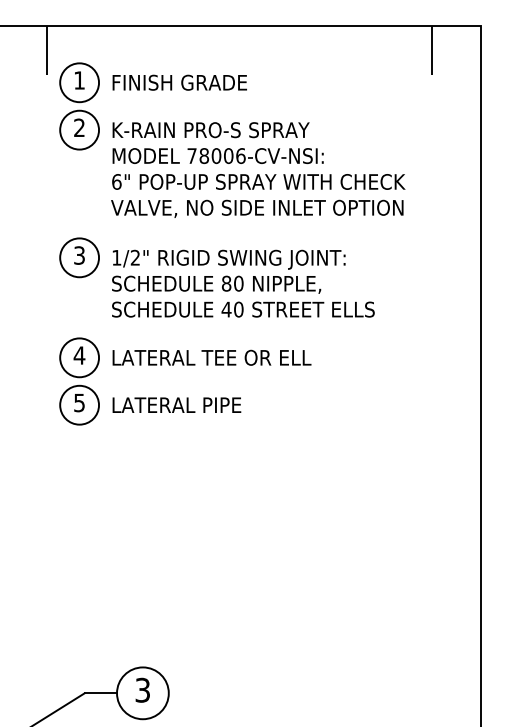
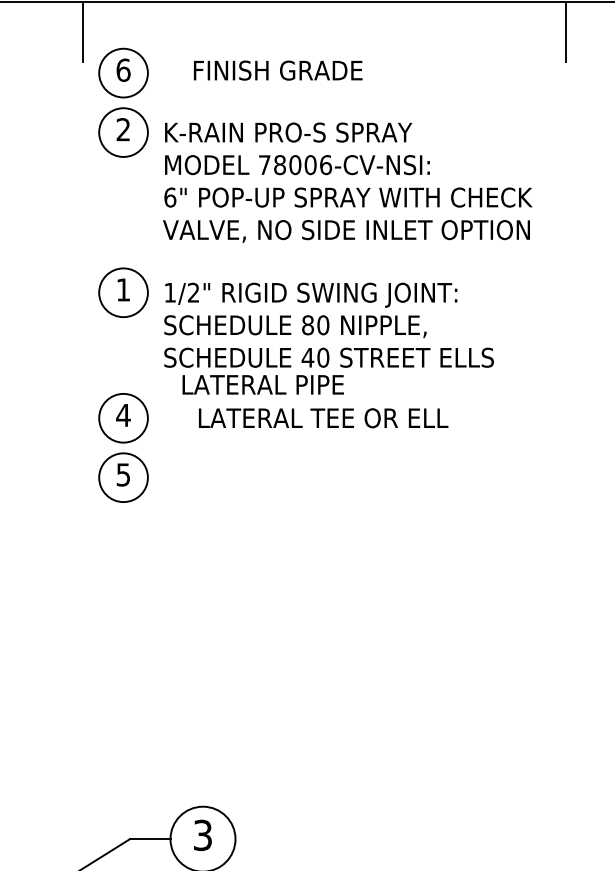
text: (79, 80) -> (123, 70), 1 -> 6
text: (179, 82) -> (277, 70), moved
text: (79, 255) -> (123, 289), 3 -> 1
text: (211, 357) -> (322, 417), moved
text: (176, 404) -> (262, 383), moved

